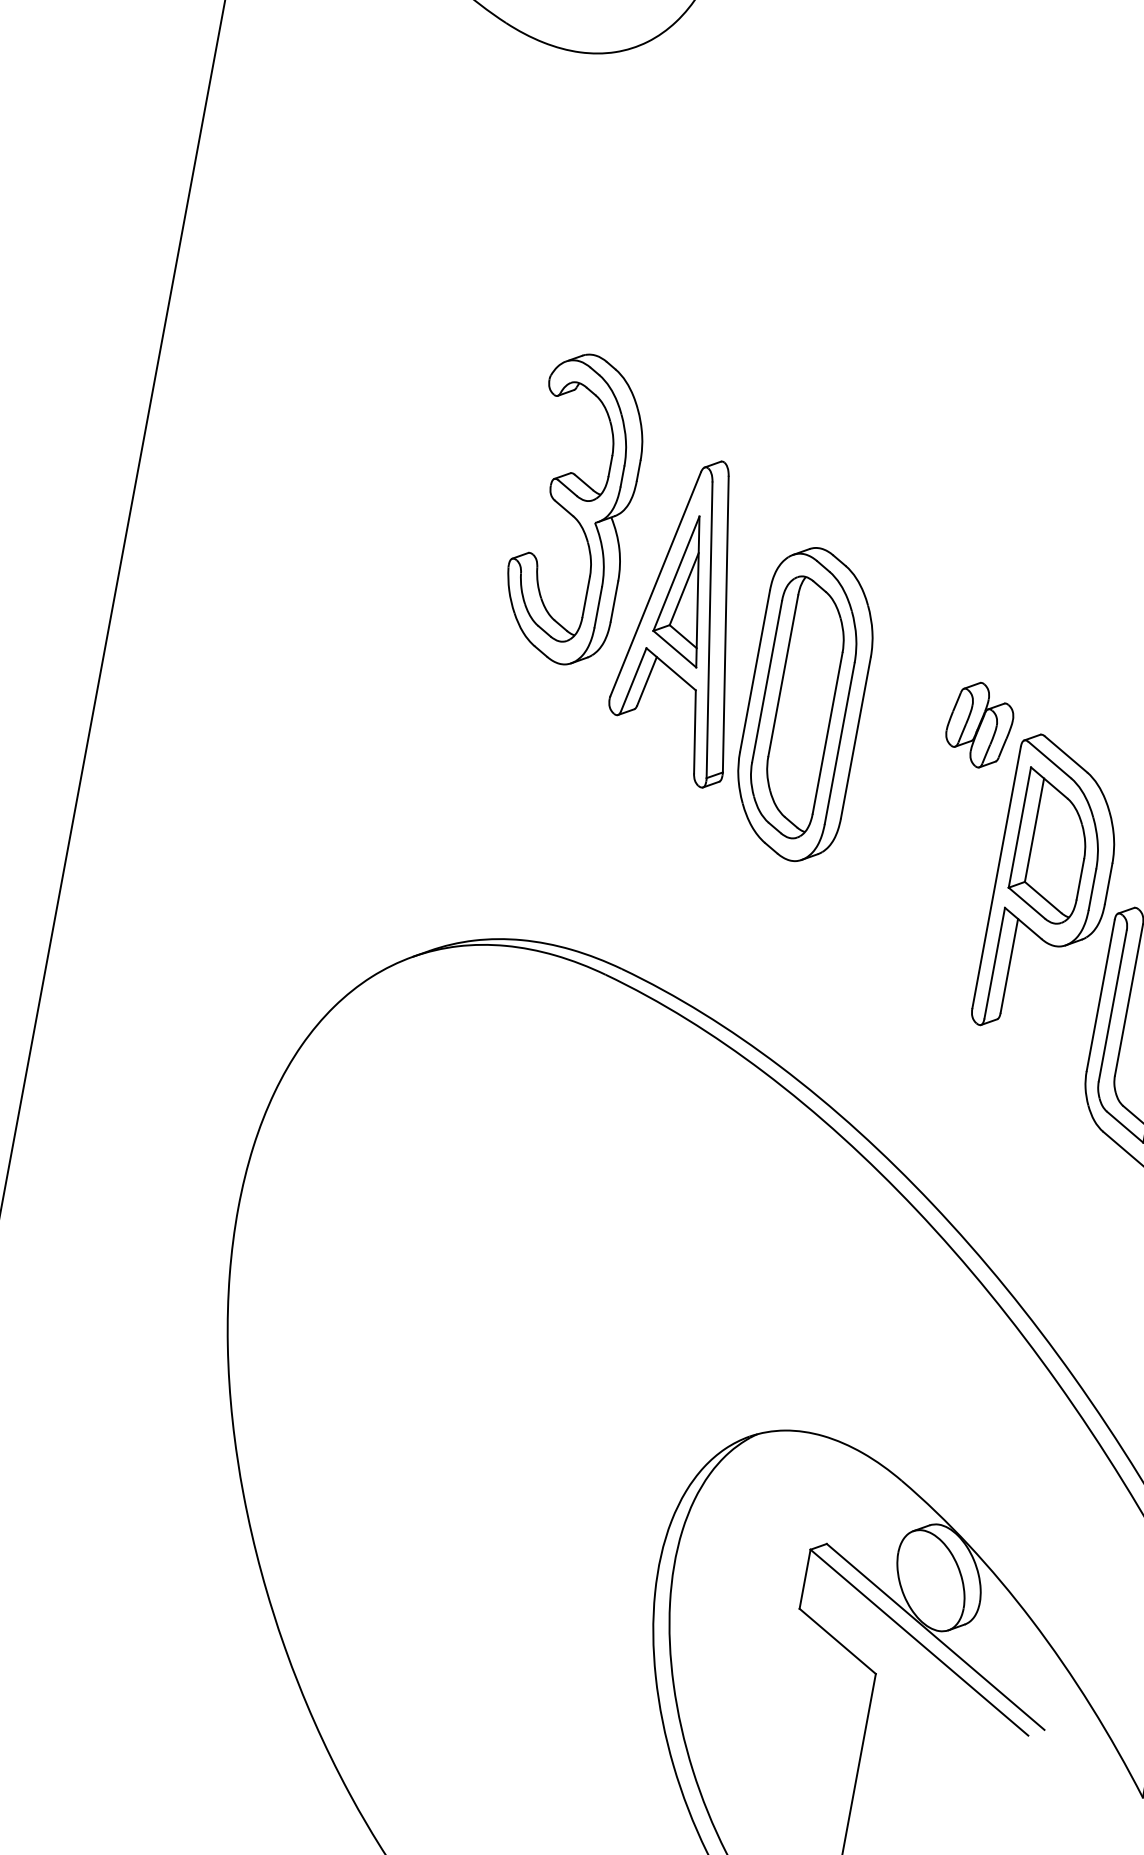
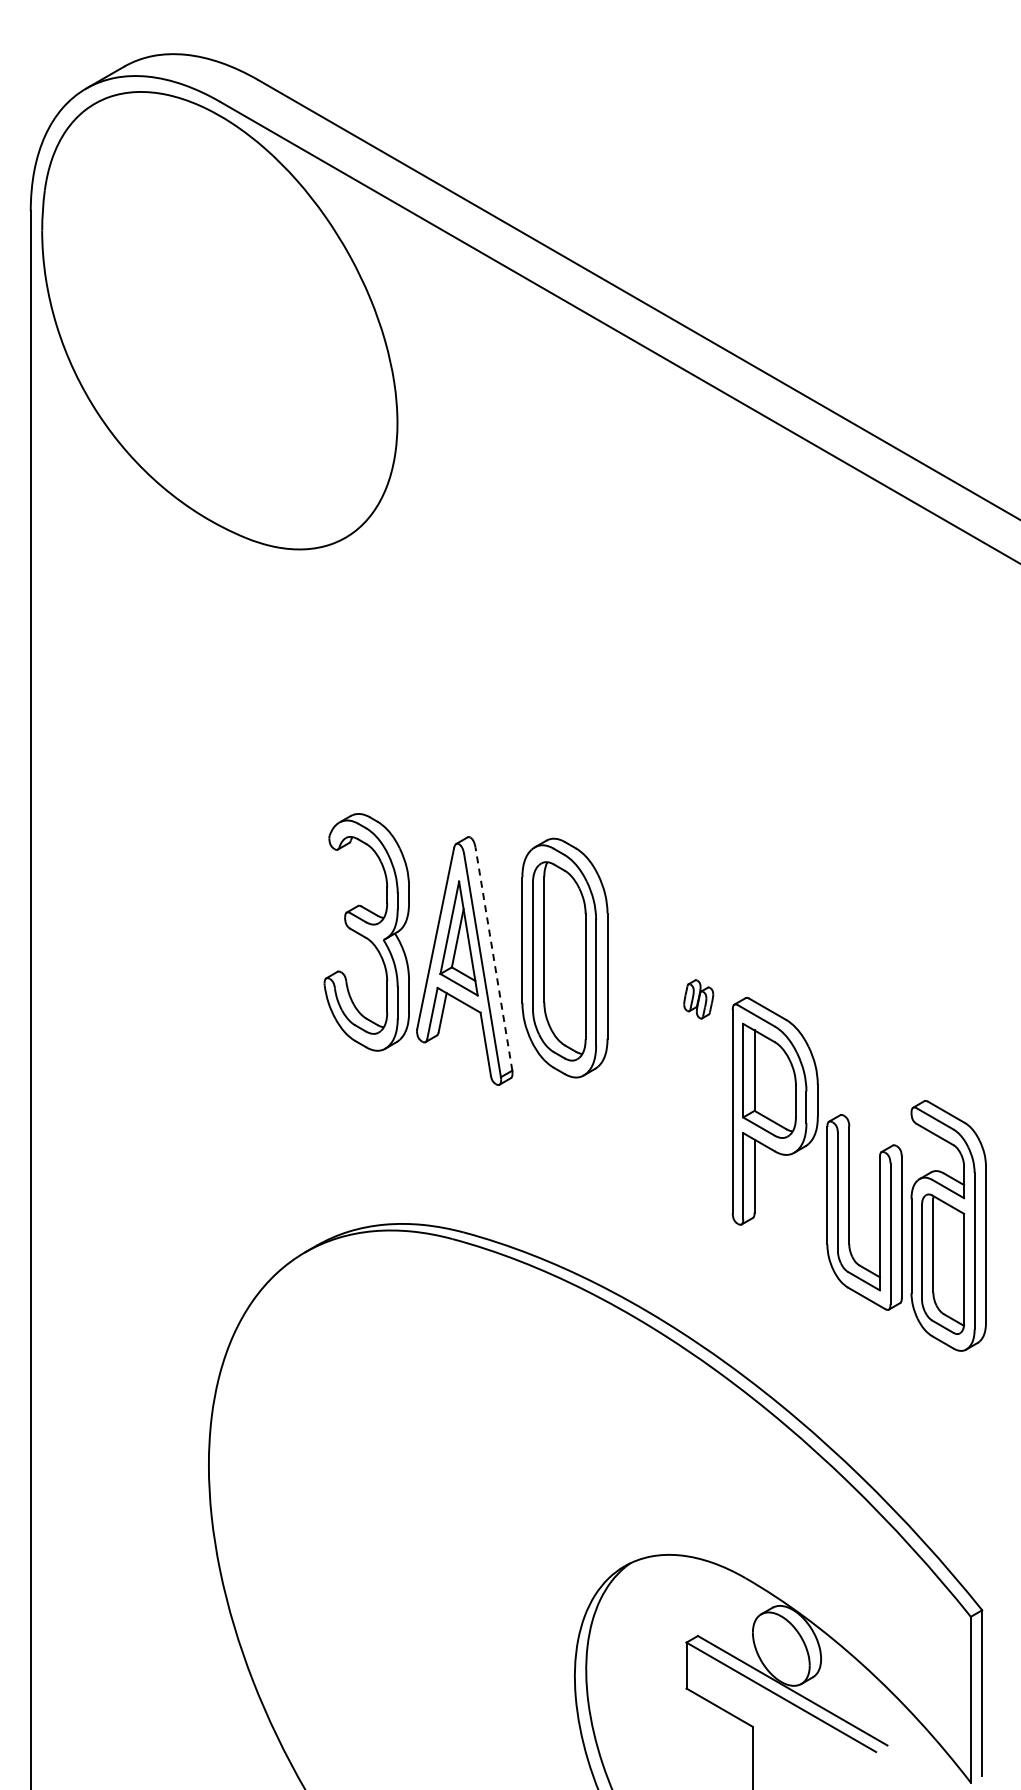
part: (574, 509) -> (366, 932), moved
line: (725, 623) -> (493, 958), solid -> dashed
part: (805, 703) -> (564, 957), moved
part: (979, 725) -> (698, 999), size x0.6

